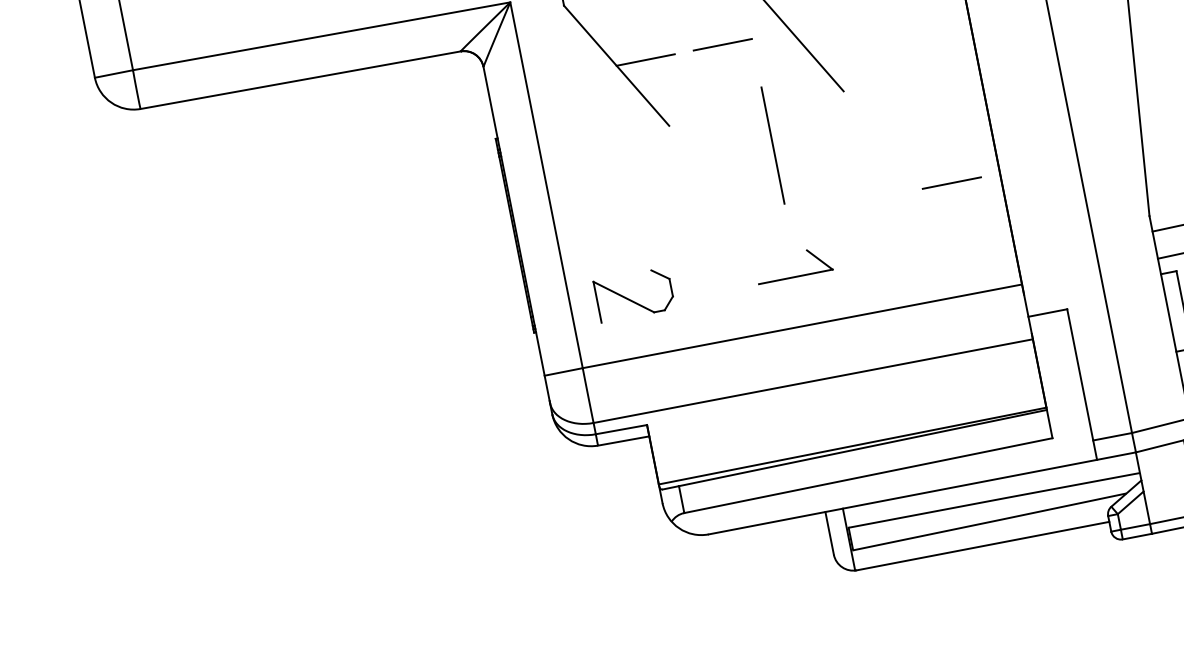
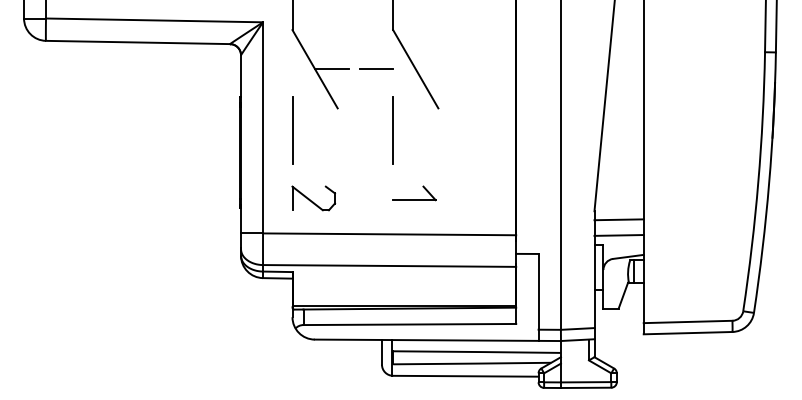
line: (598, 179) -> (292, 130), added
line: (951, 181) -> (488, 170), removed
part: (793, 265) -> (414, 193), moved
part: (633, 295) -> (313, 198), moved

